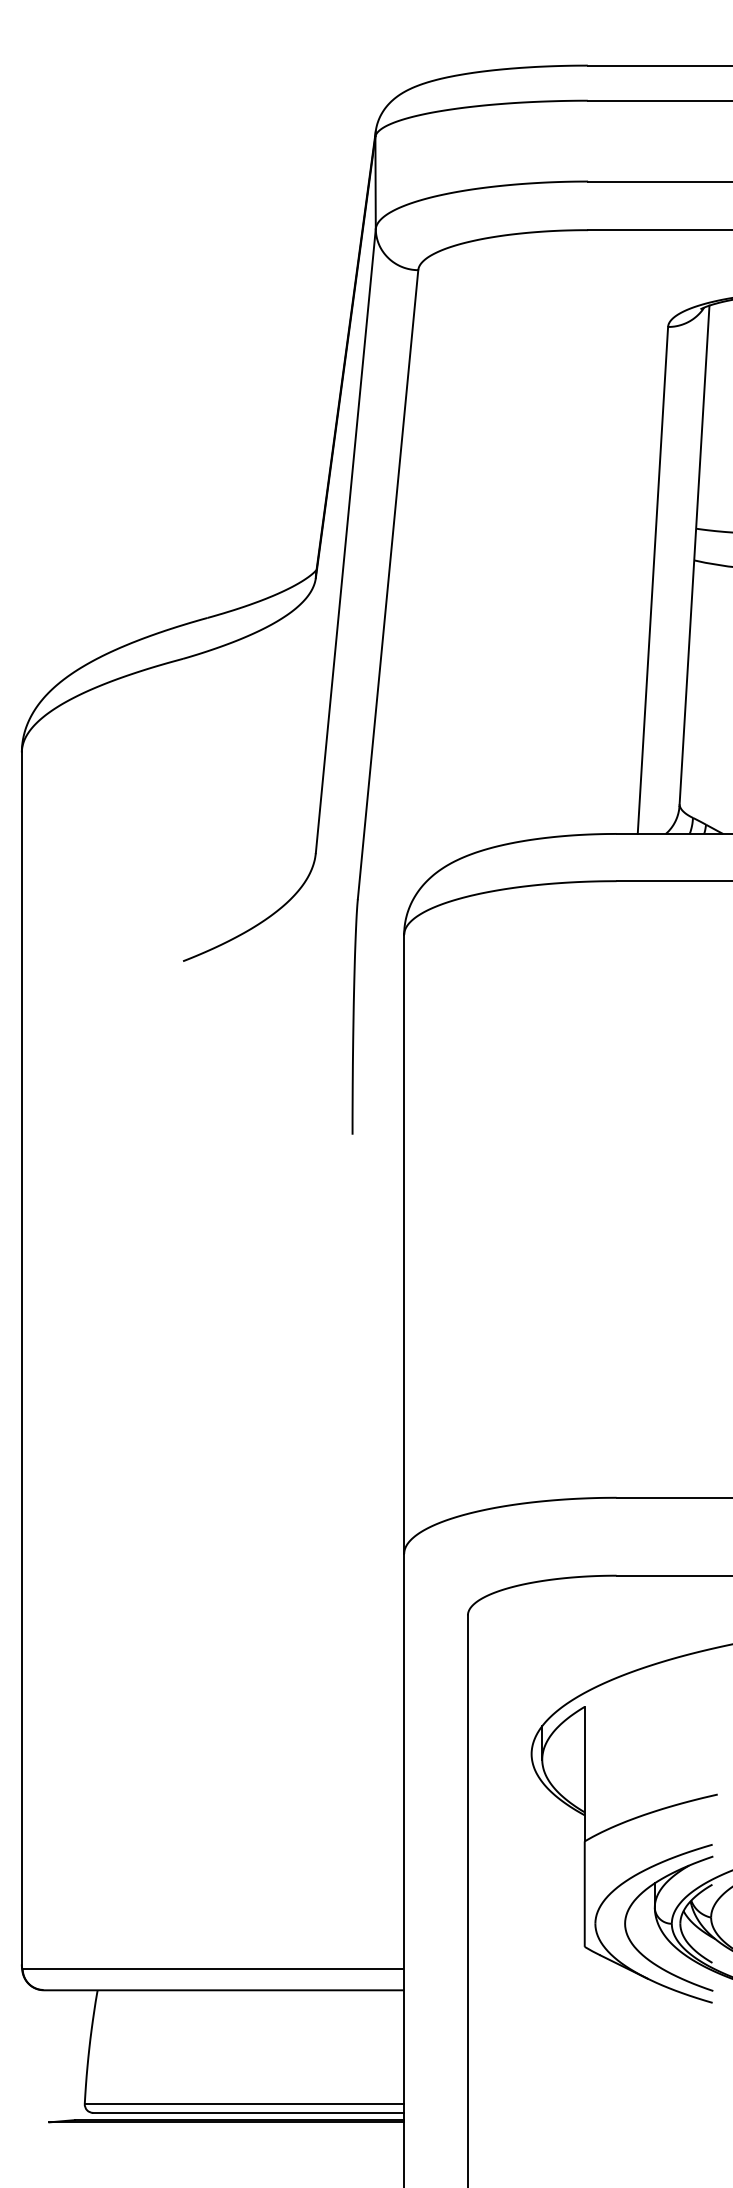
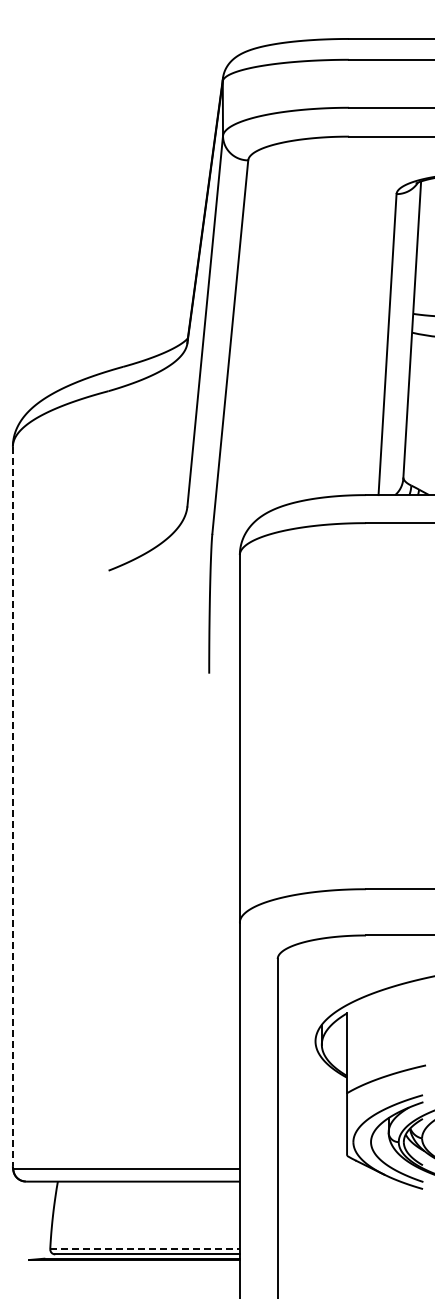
line: (21, 1358) -> (12, 806), solid -> dashed
line: (245, 2104) -> (145, 1249), solid -> dashed

